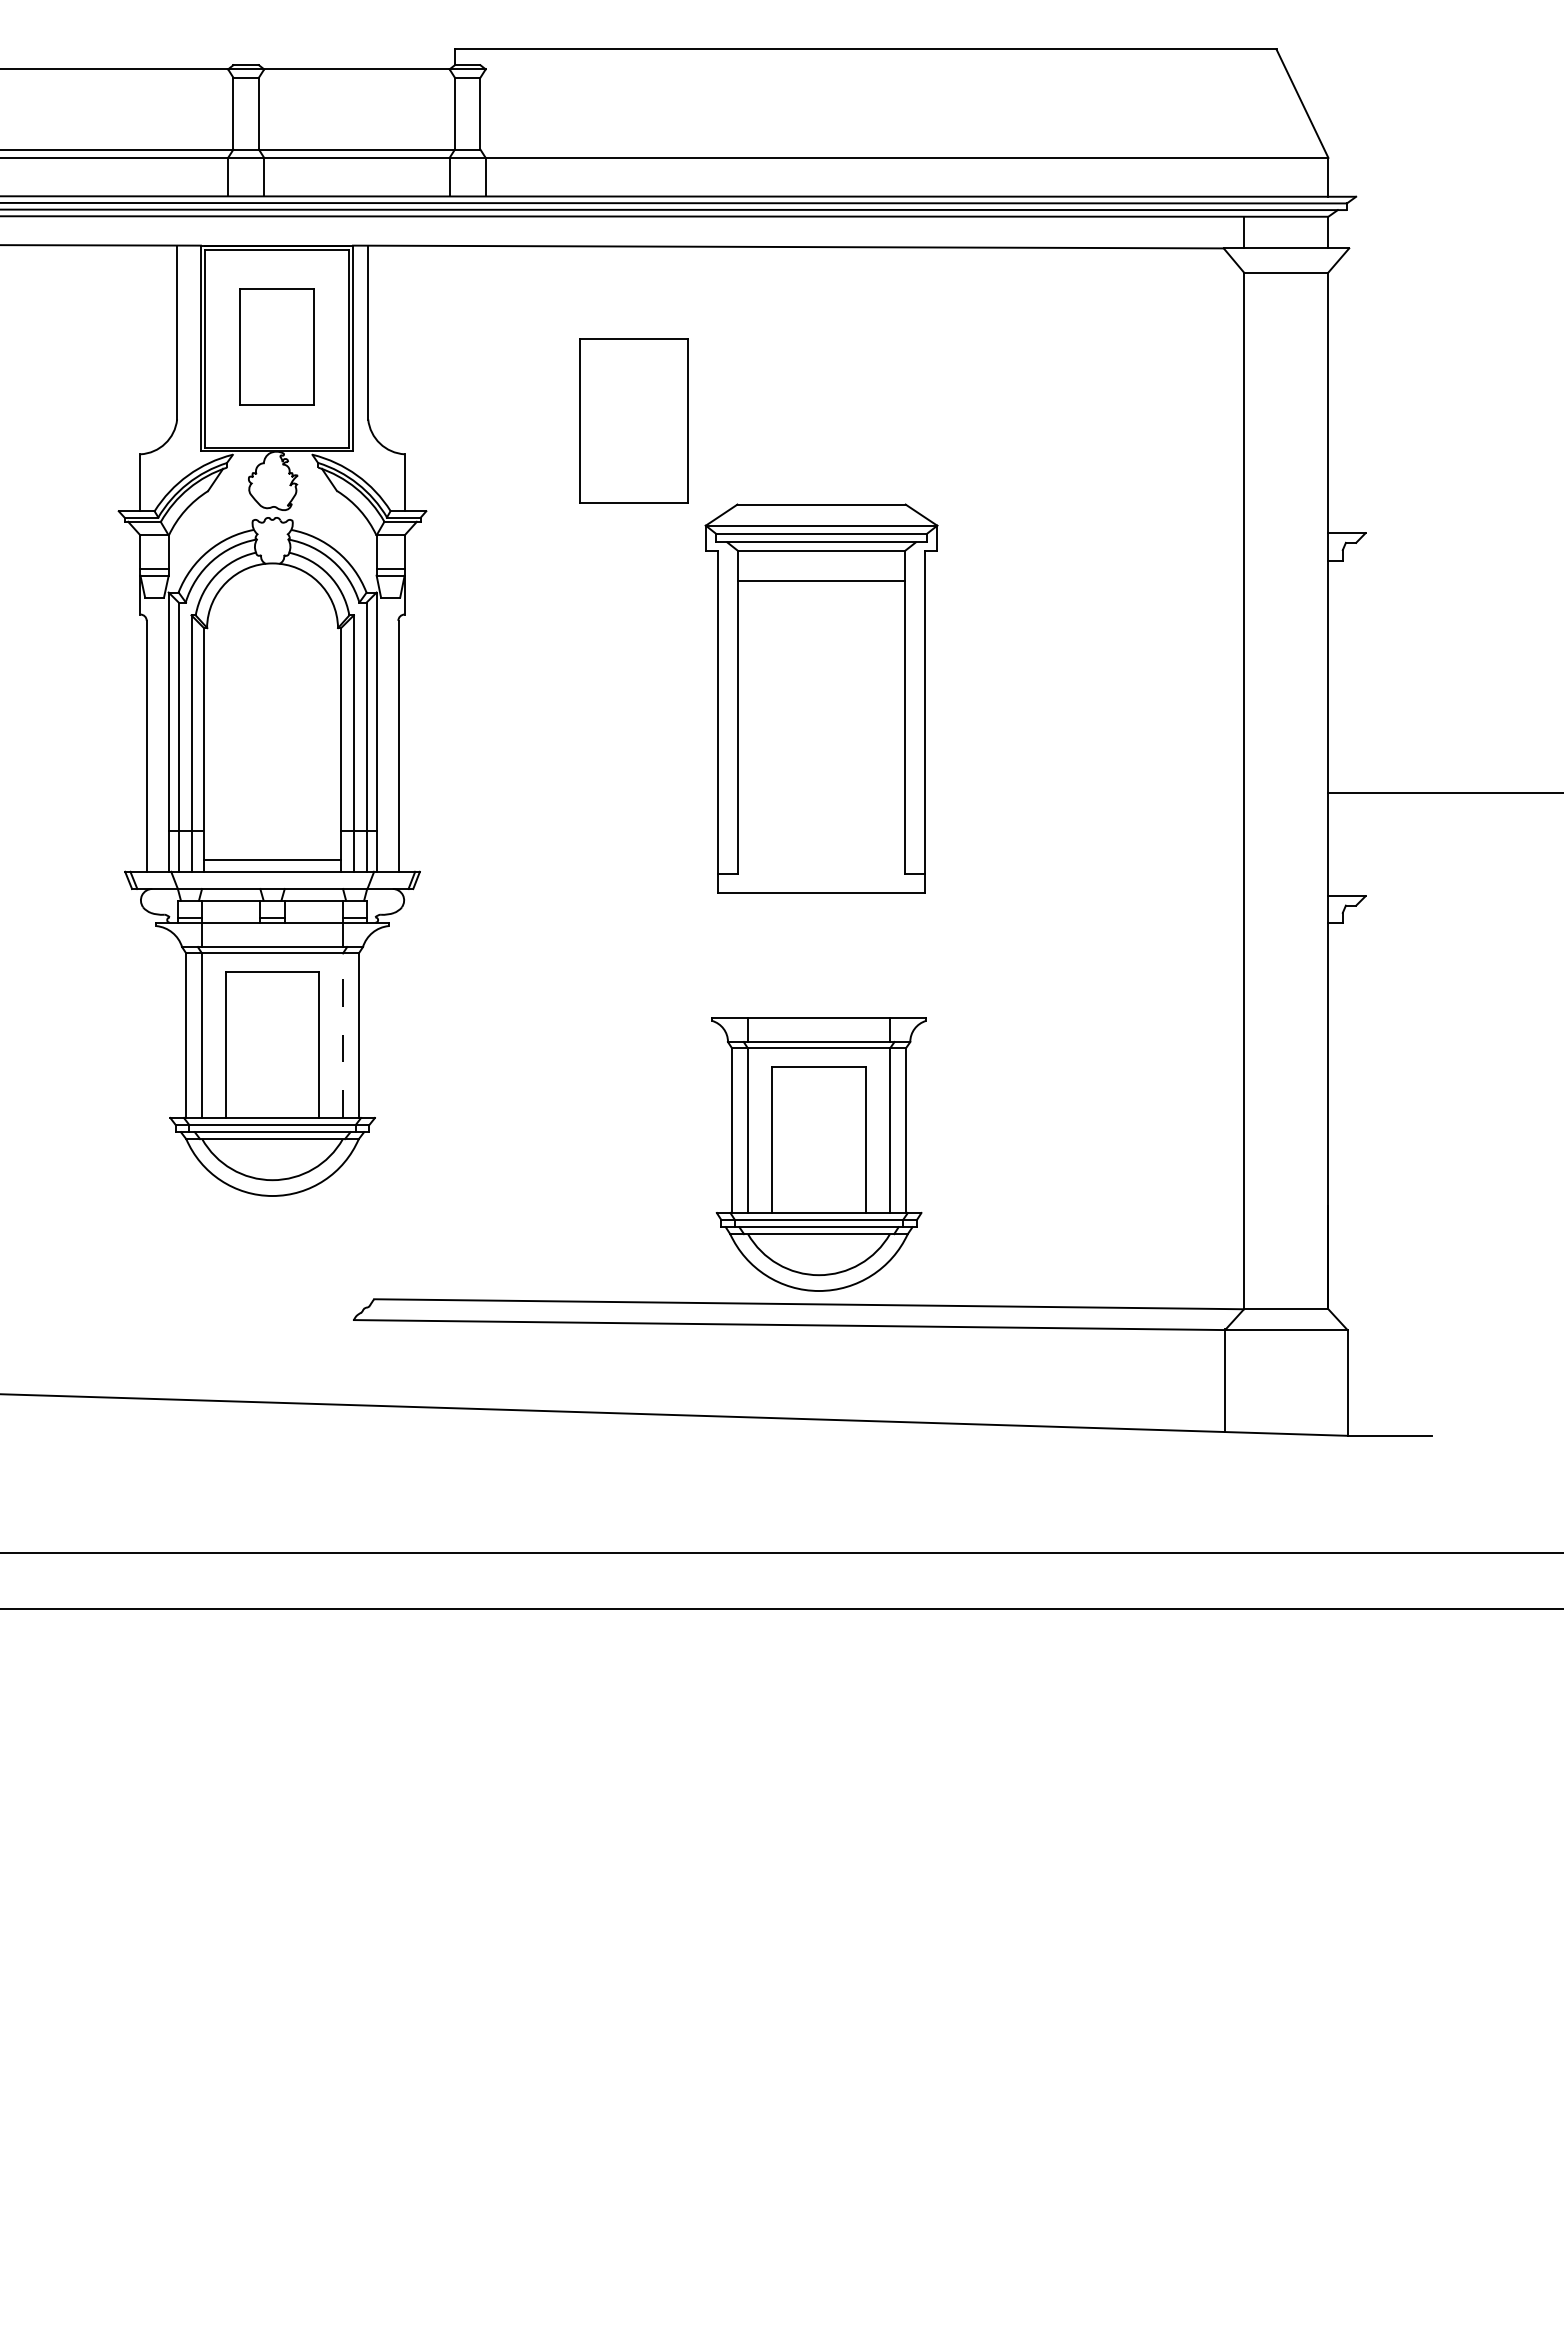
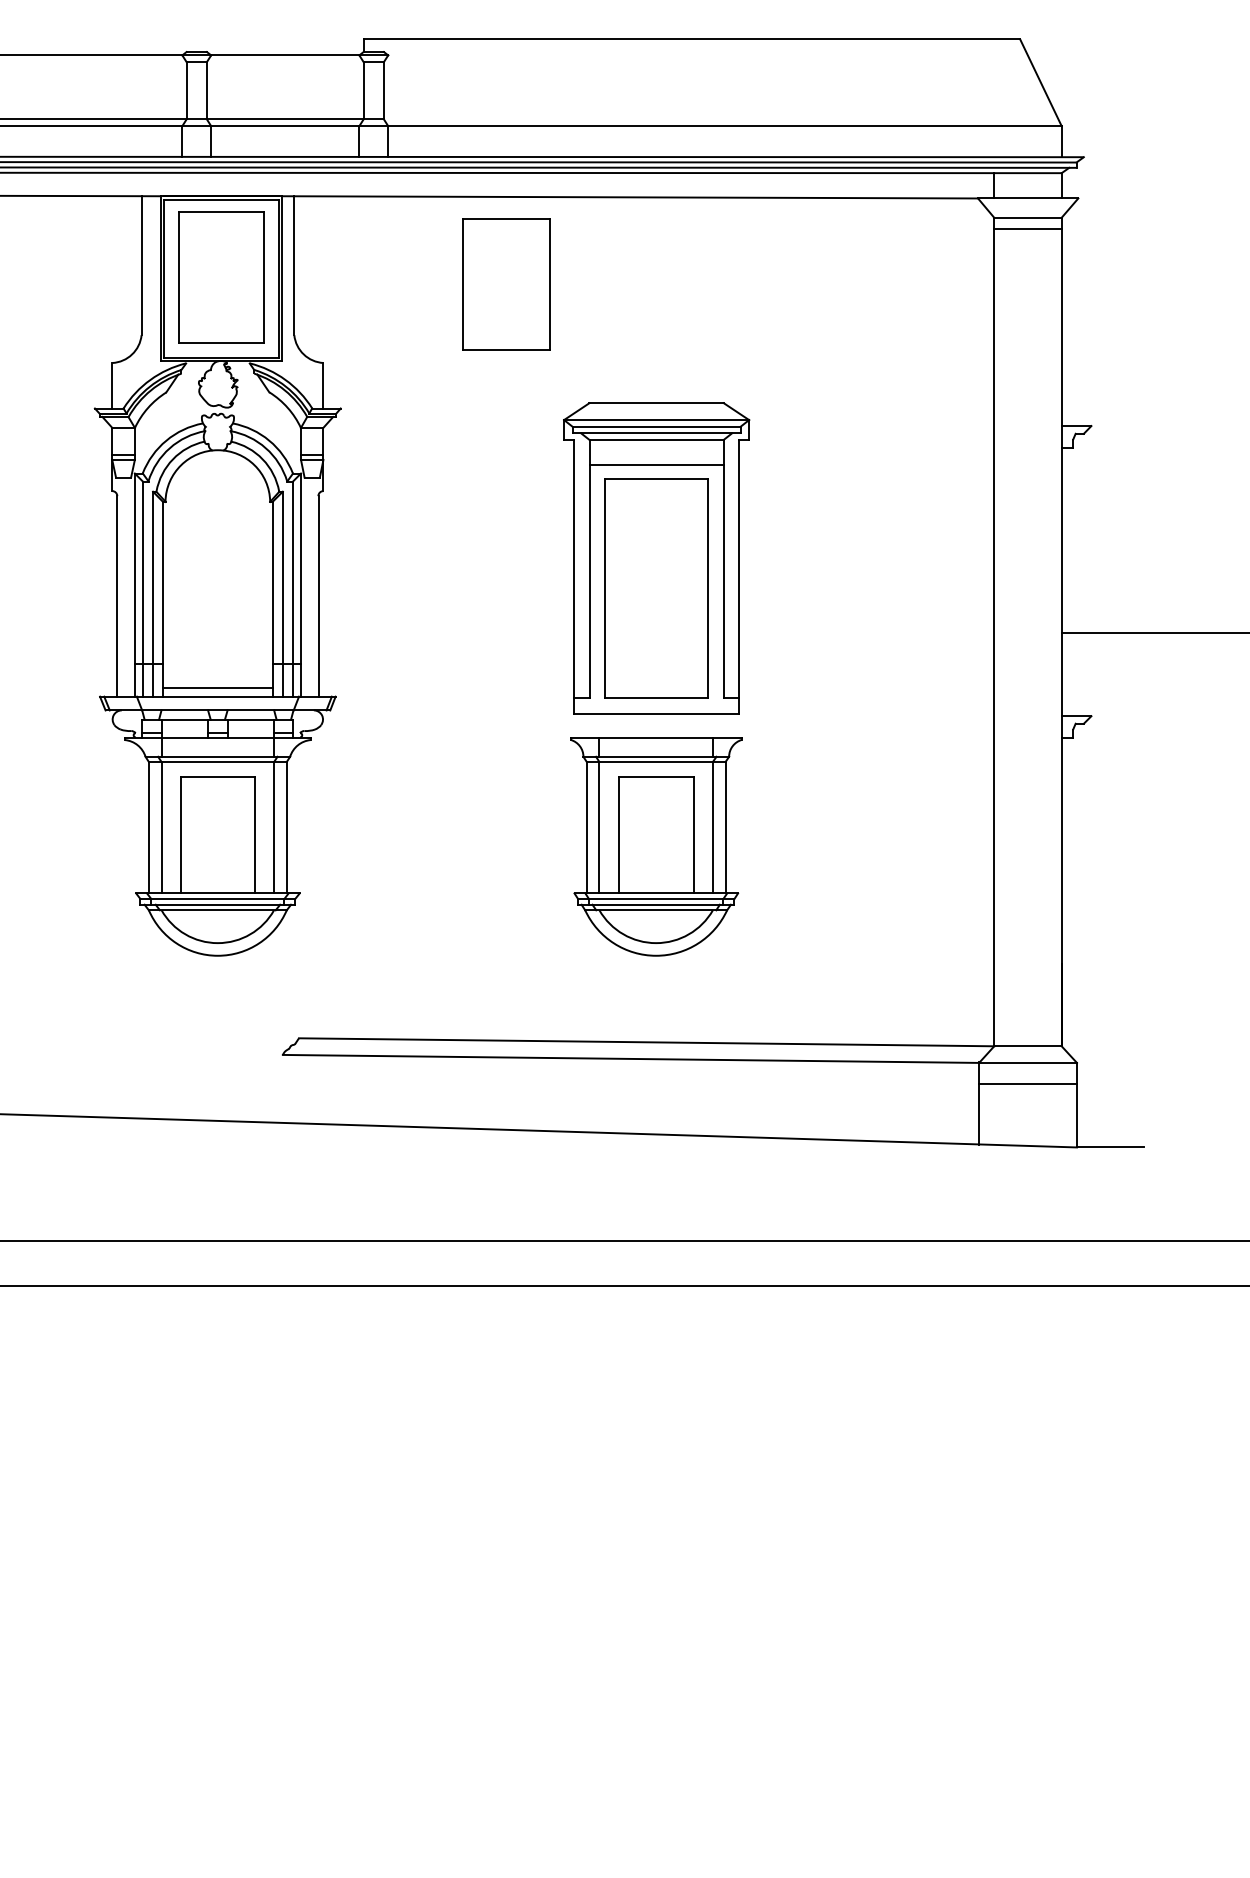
line: (1286, 286) -> (1028, 228), added
part: (276, 346) -> (221, 276), size x1.43
part: (633, 420) -> (506, 284), moved
part: (821, 736) -> (656, 588), added
line: (343, 1035) -> (274, 827), dashed -> solid
part: (818, 1154) -> (655, 846), moved
line: (1286, 1356) -> (1028, 1084), added

